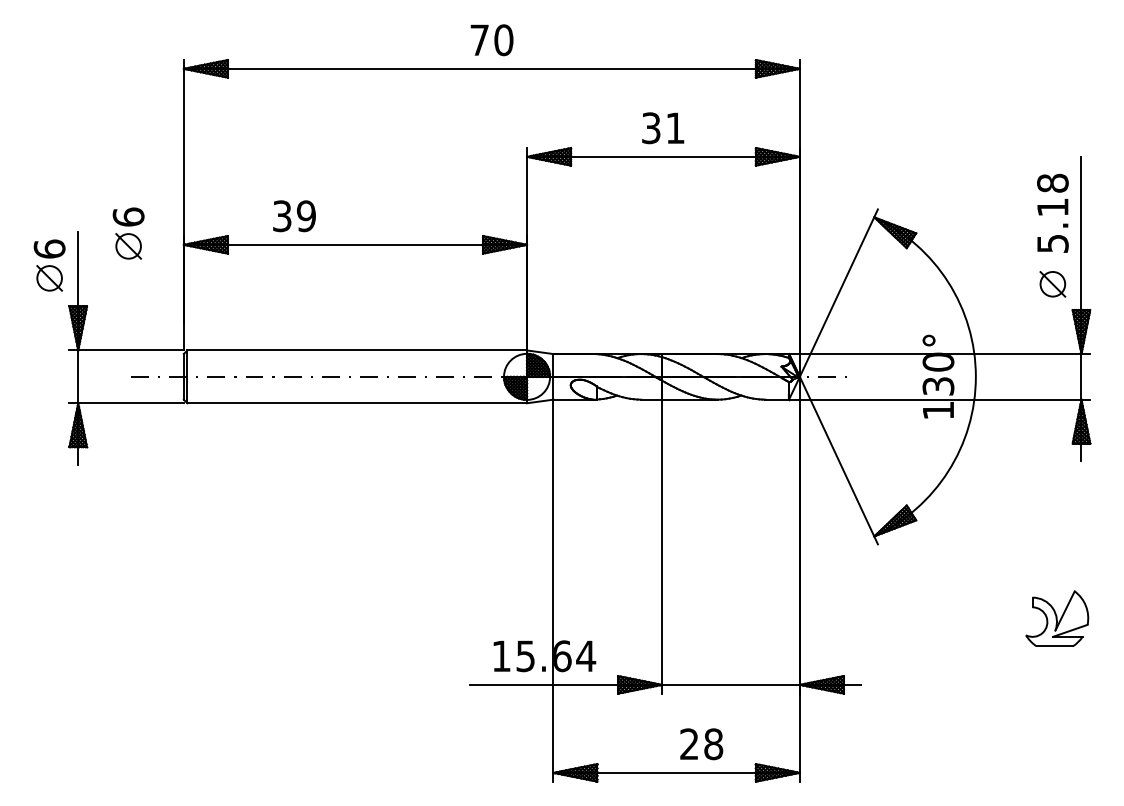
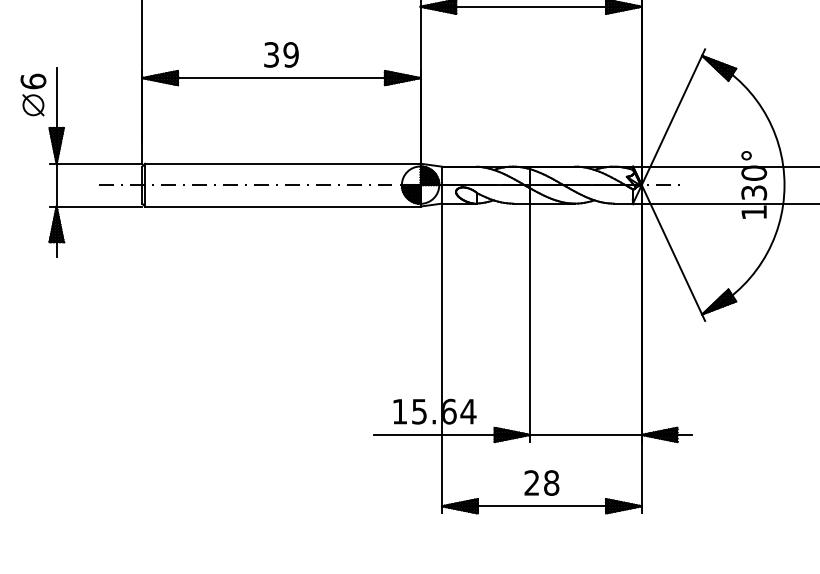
text: (294, 216) -> (281, 55), moved
part: (128, 233) -> (97, 68), removed
text: (701, 744) -> (541, 483), moved

